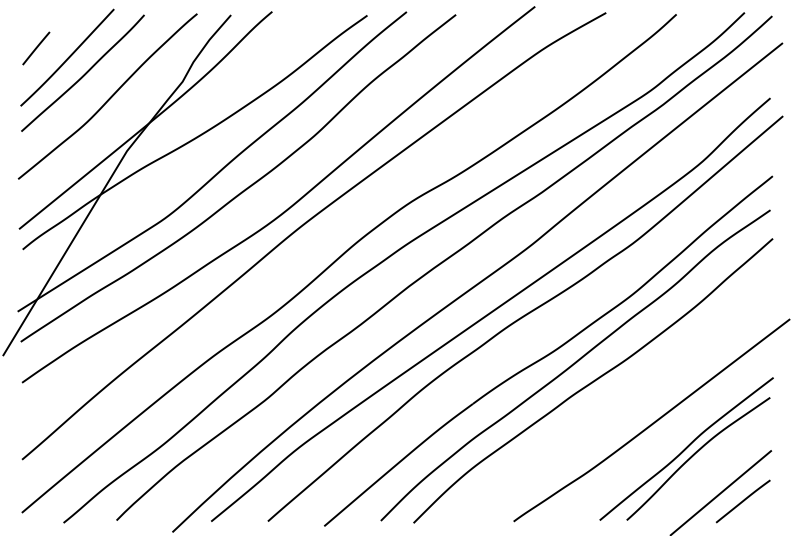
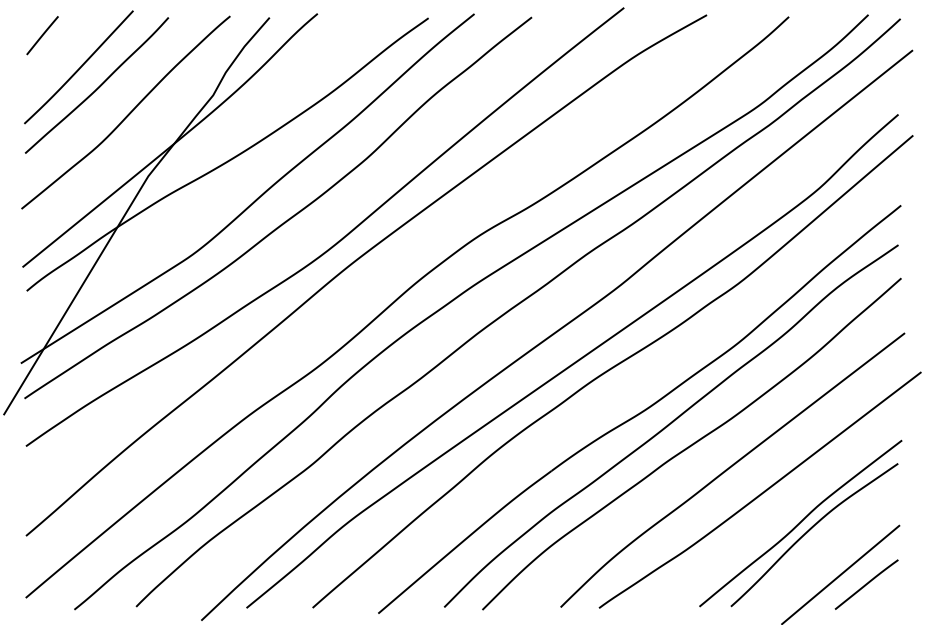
line: (36, 48) -> (42, 35), moved
curve: (627, 400) -> (731, 467), added

